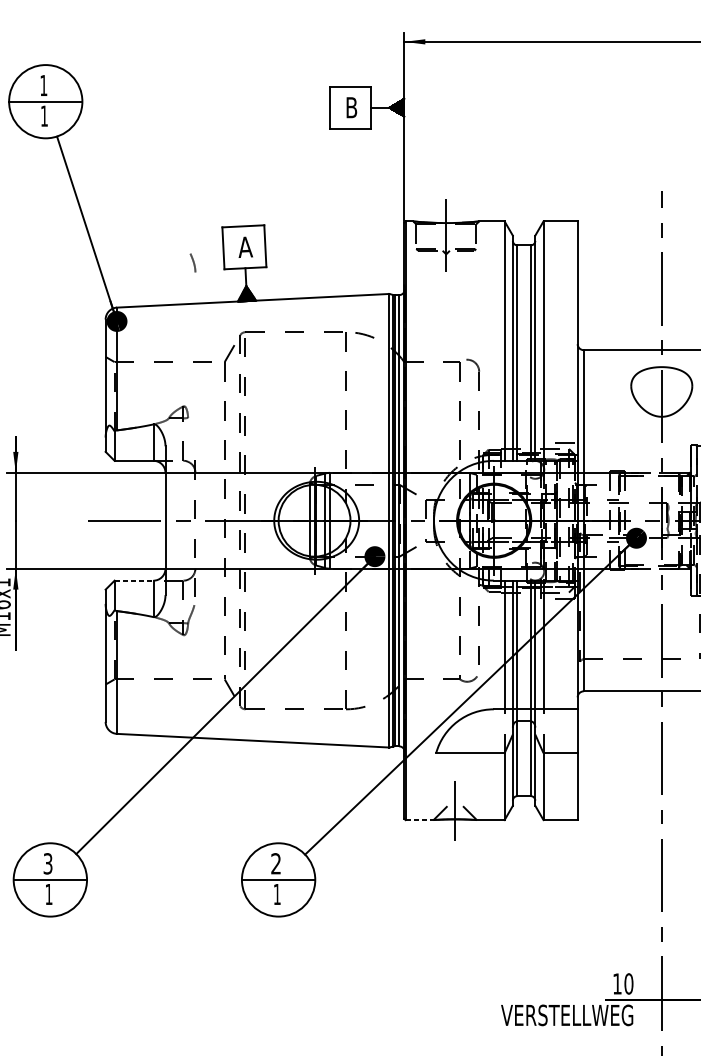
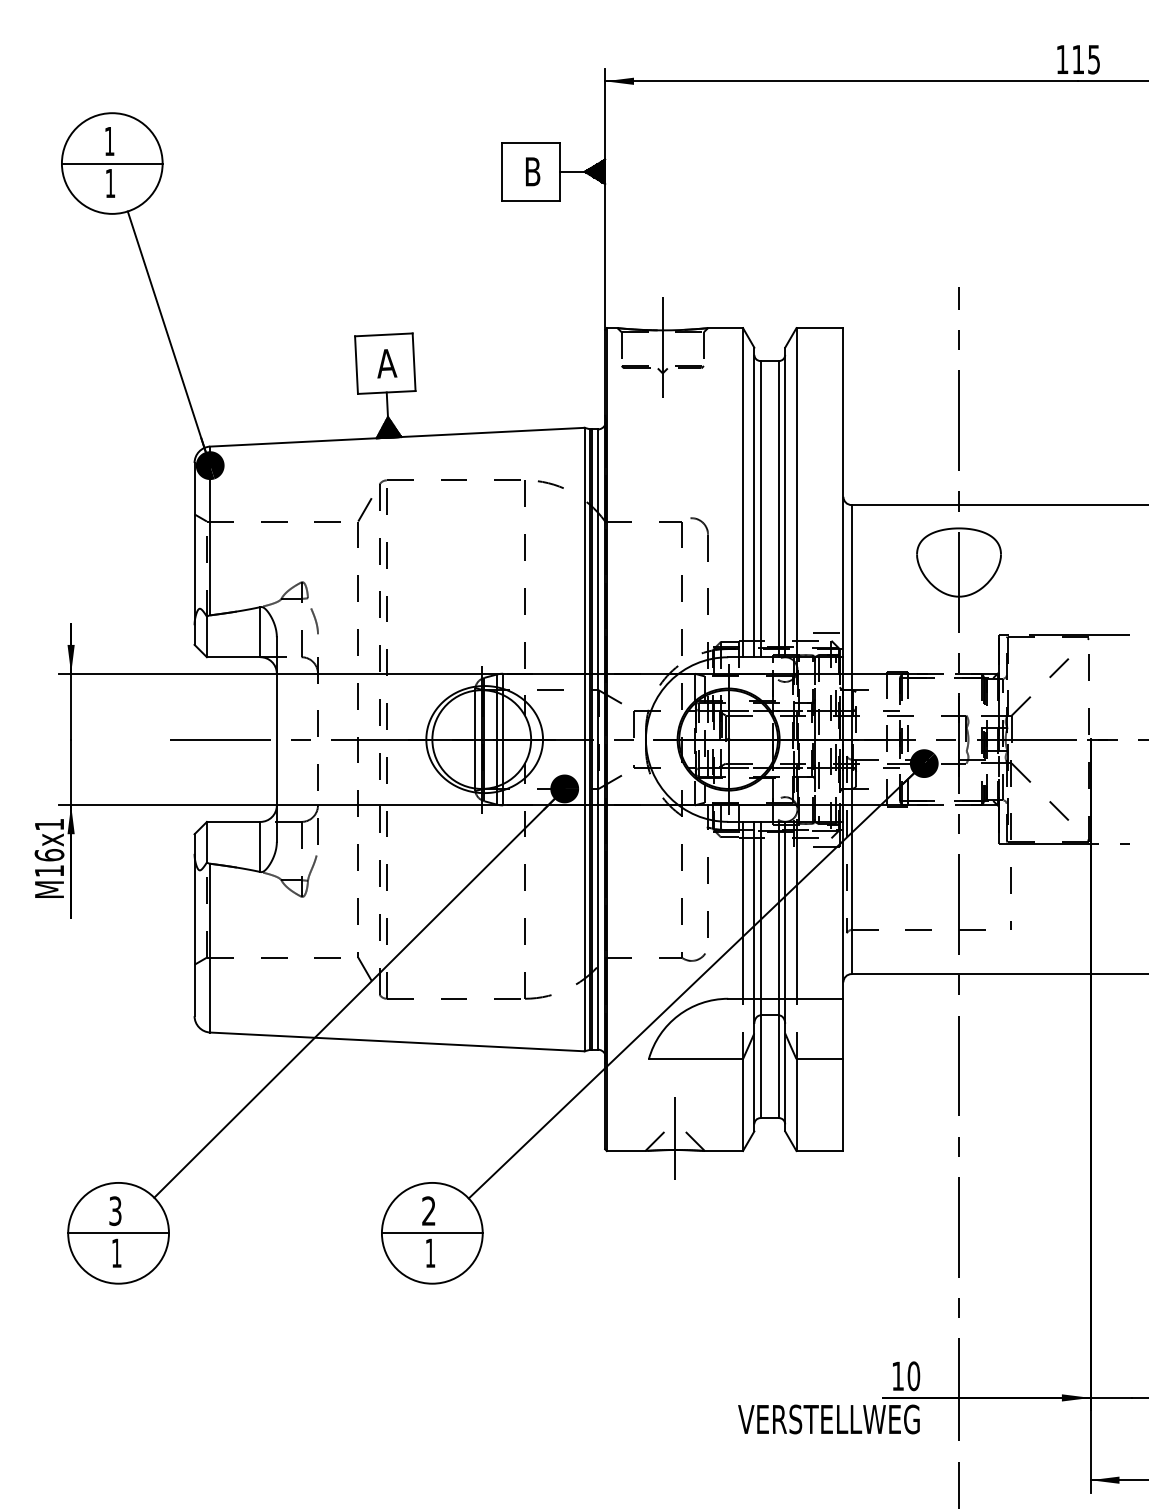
curve: (192, 262) -> (314, 620), moved
line: (133, 580) -> (233, 821), dashed -> solid
line: (419, 820) -> (626, 1151), dashed -> solid

